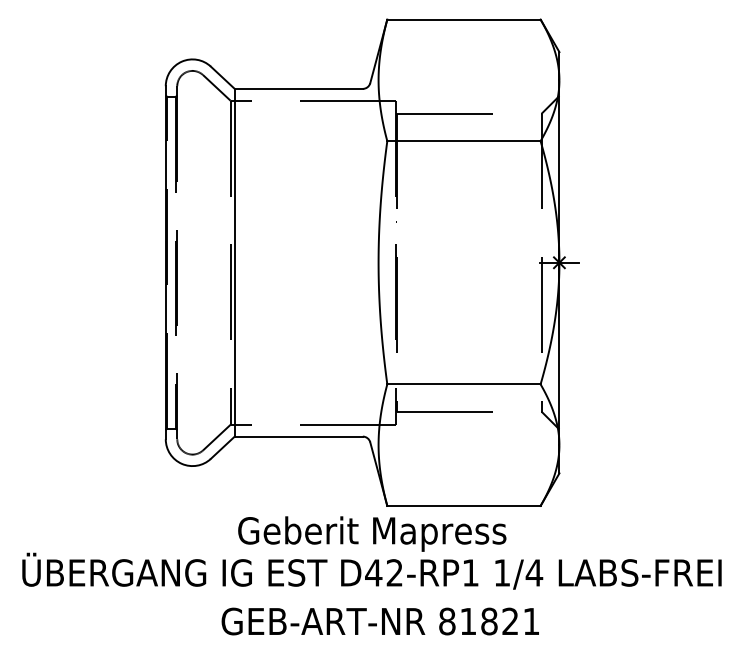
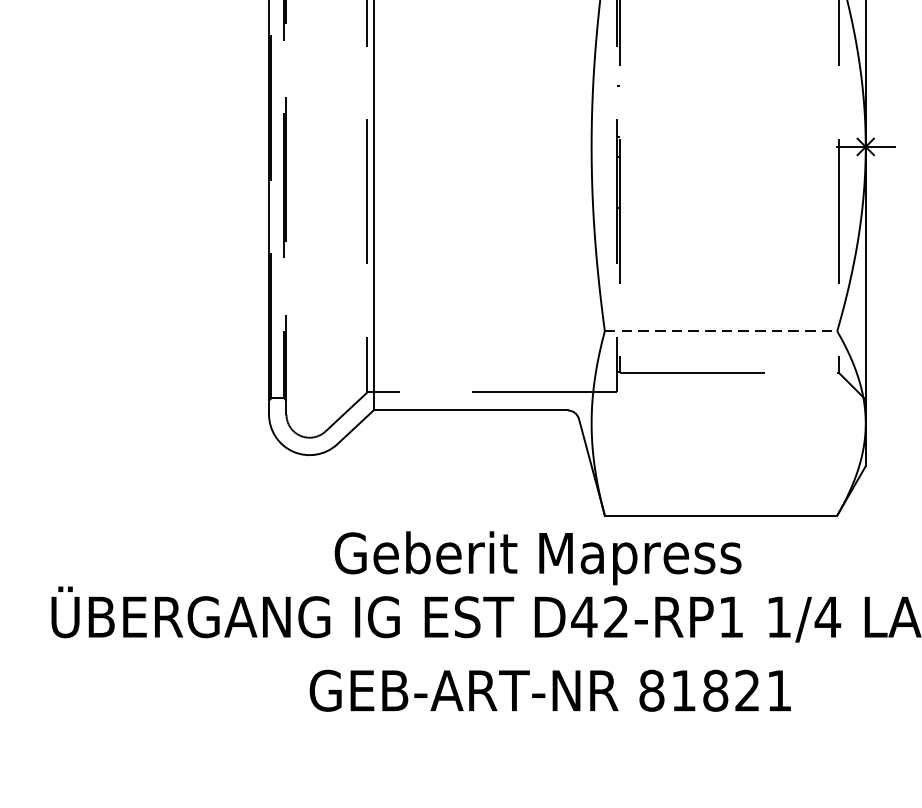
line: (463, 384) -> (720, 331), solid -> dashed
text: (372, 533) -> (538, 557), moved
text: (379, 621) -> (549, 690), moved

